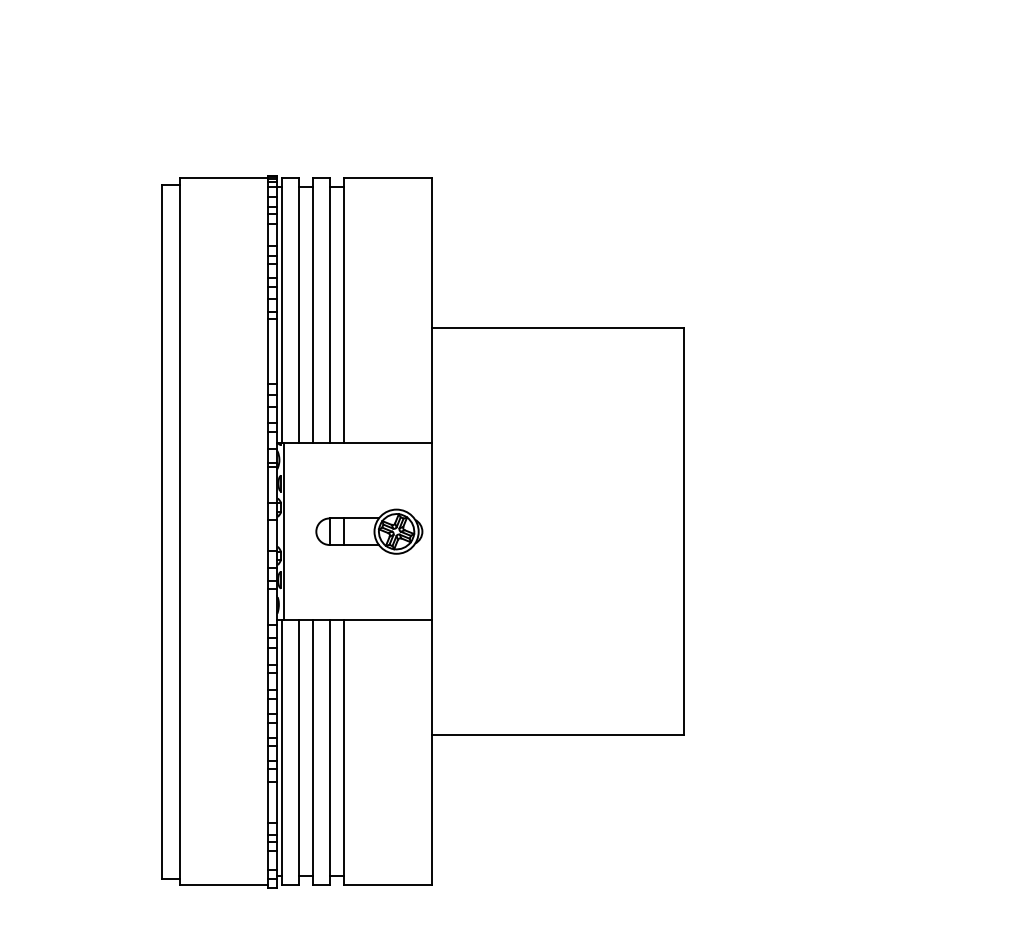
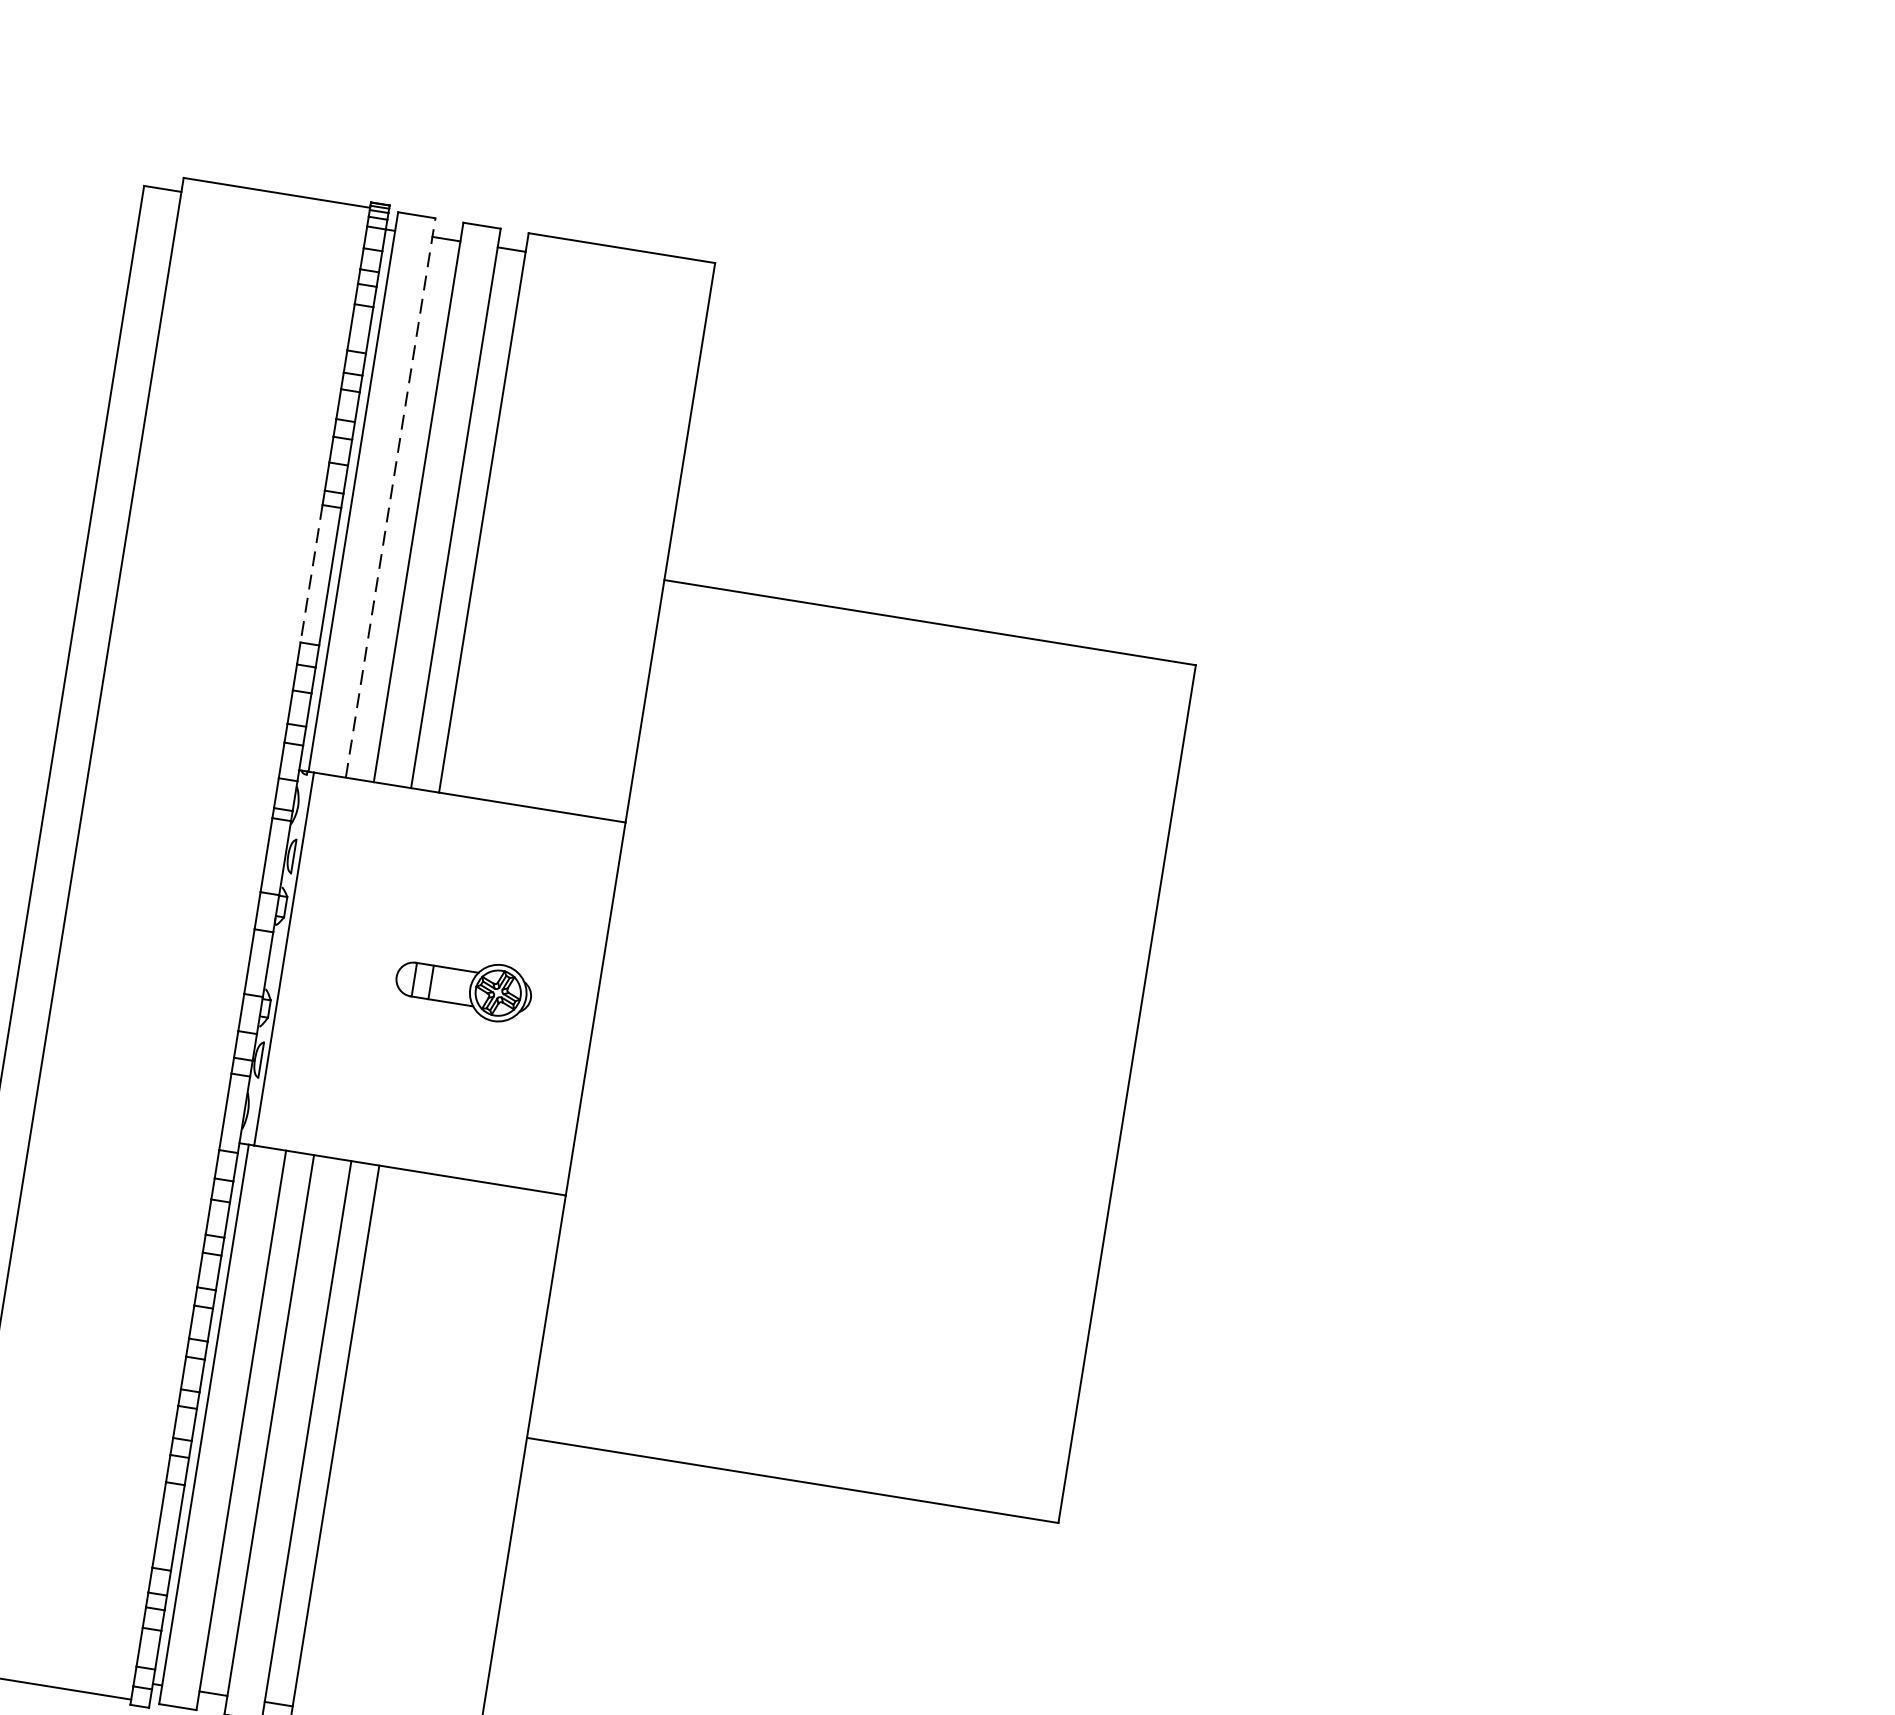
line: (299, 310) -> (391, 497), solid -> dashed
line: (268, 351) -> (311, 573), solid -> dashed
part: (369, 531) -> (464, 987), size x0.6

